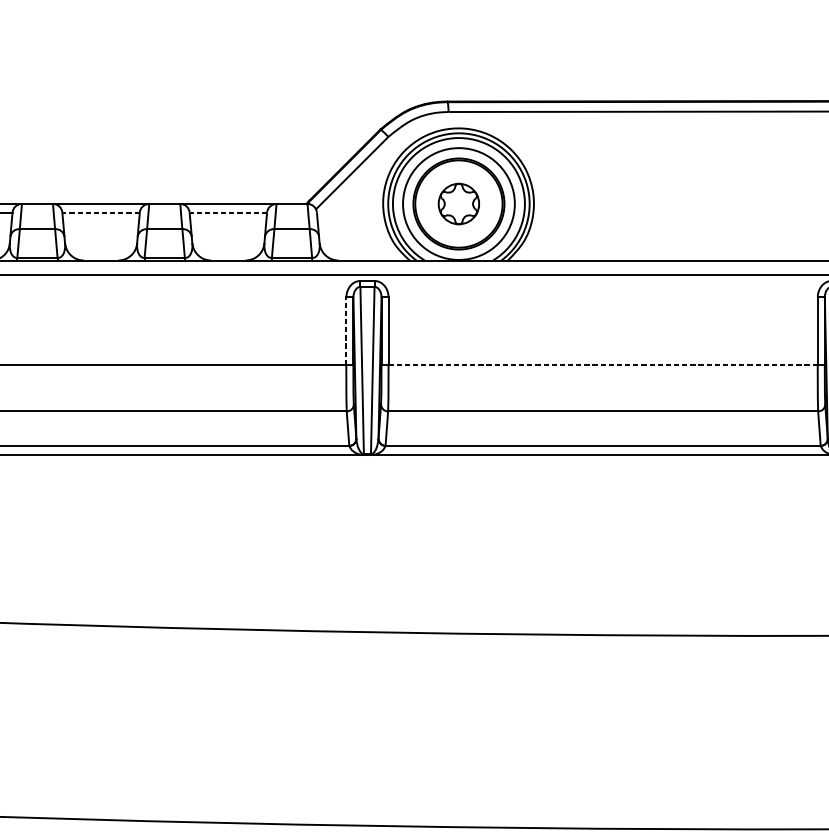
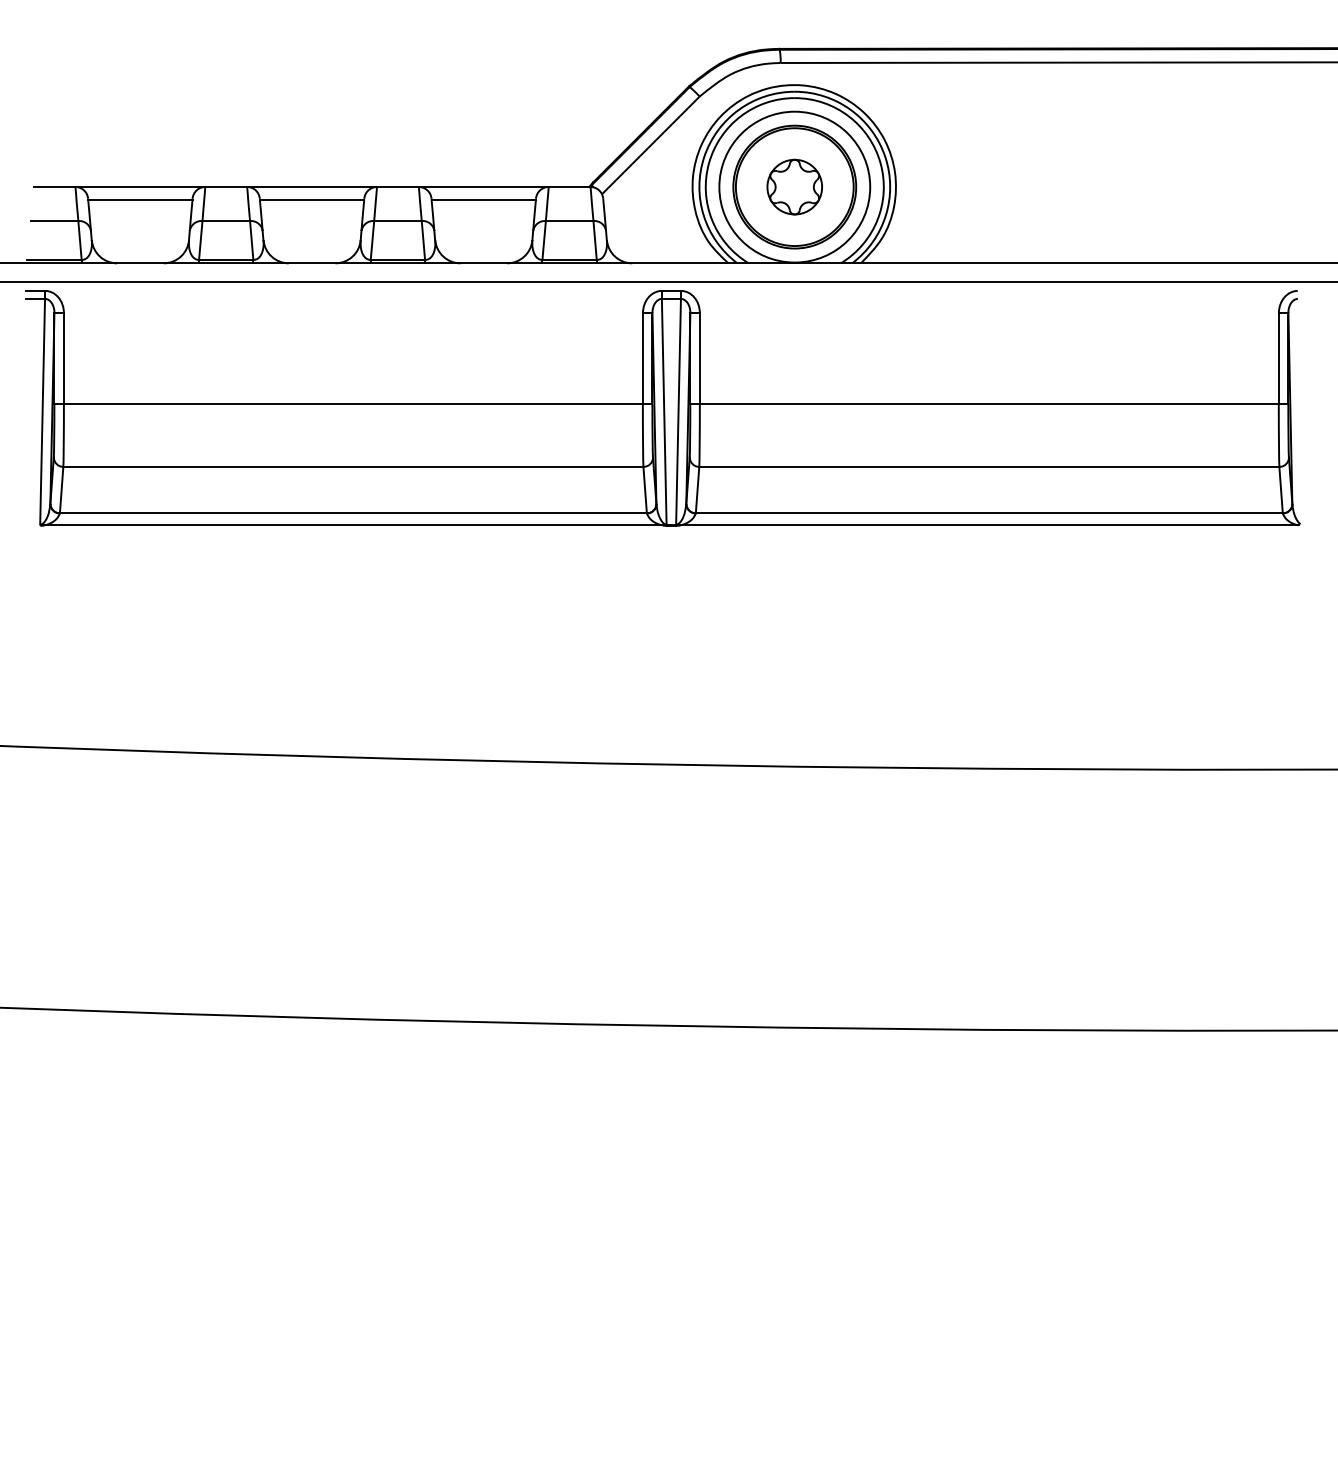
line: (100, 213) -> (311, 199), dashed -> solid
line: (228, 213) -> (483, 199), dashed -> solid
line: (346, 331) -> (642, 358), dashed -> solid
line: (603, 365) -> (989, 404), dashed -> solid

